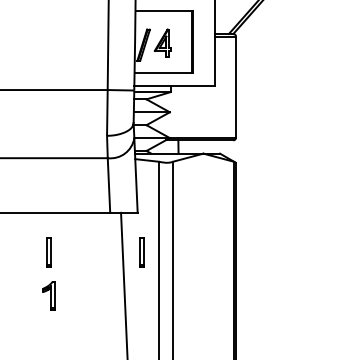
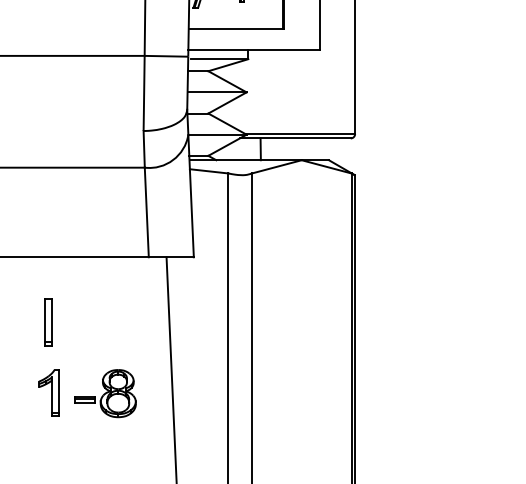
part: (141, 252) -> (200, 322), removed
part: (83, 295) -> (104, 392), added

